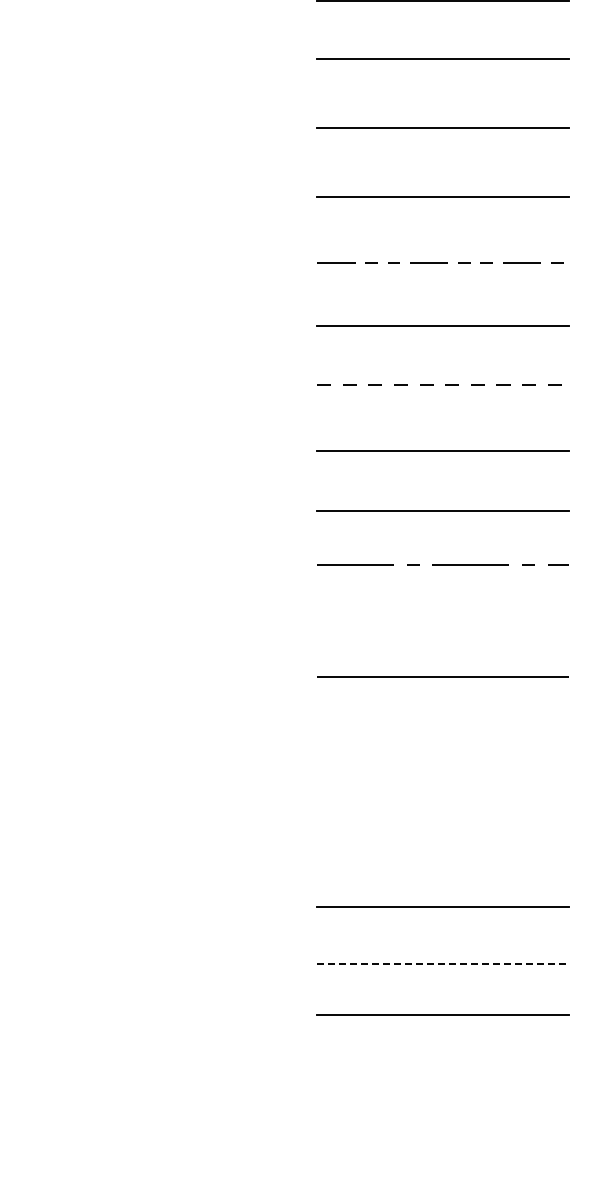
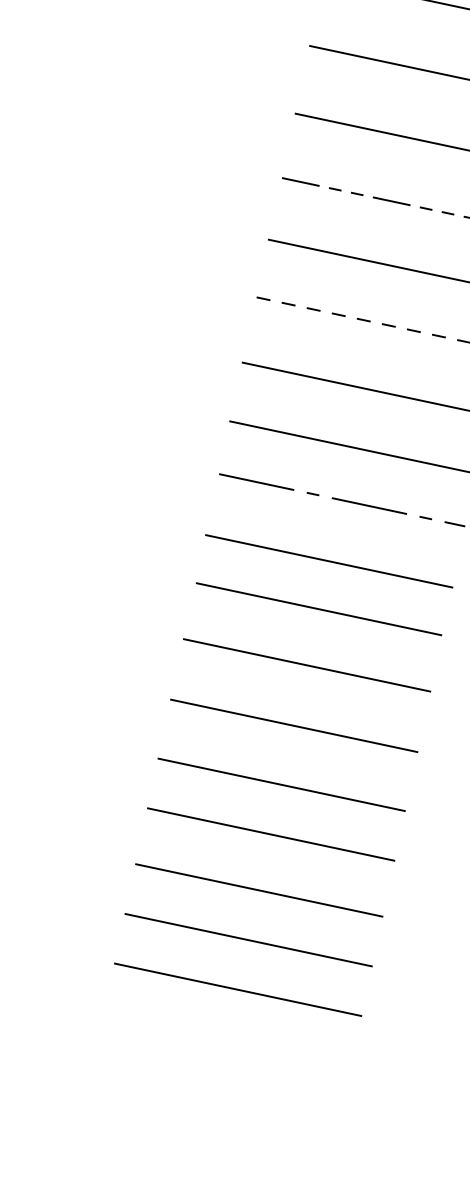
line: (442, 627) -> (328, 561), added
line: (442, 733) -> (306, 664), added
line: (442, 795) -> (293, 725), added
line: (442, 855) -> (281, 784), added
line: (442, 964) -> (258, 890), dashed -> solid
line: (442, 1065) -> (237, 989), added

